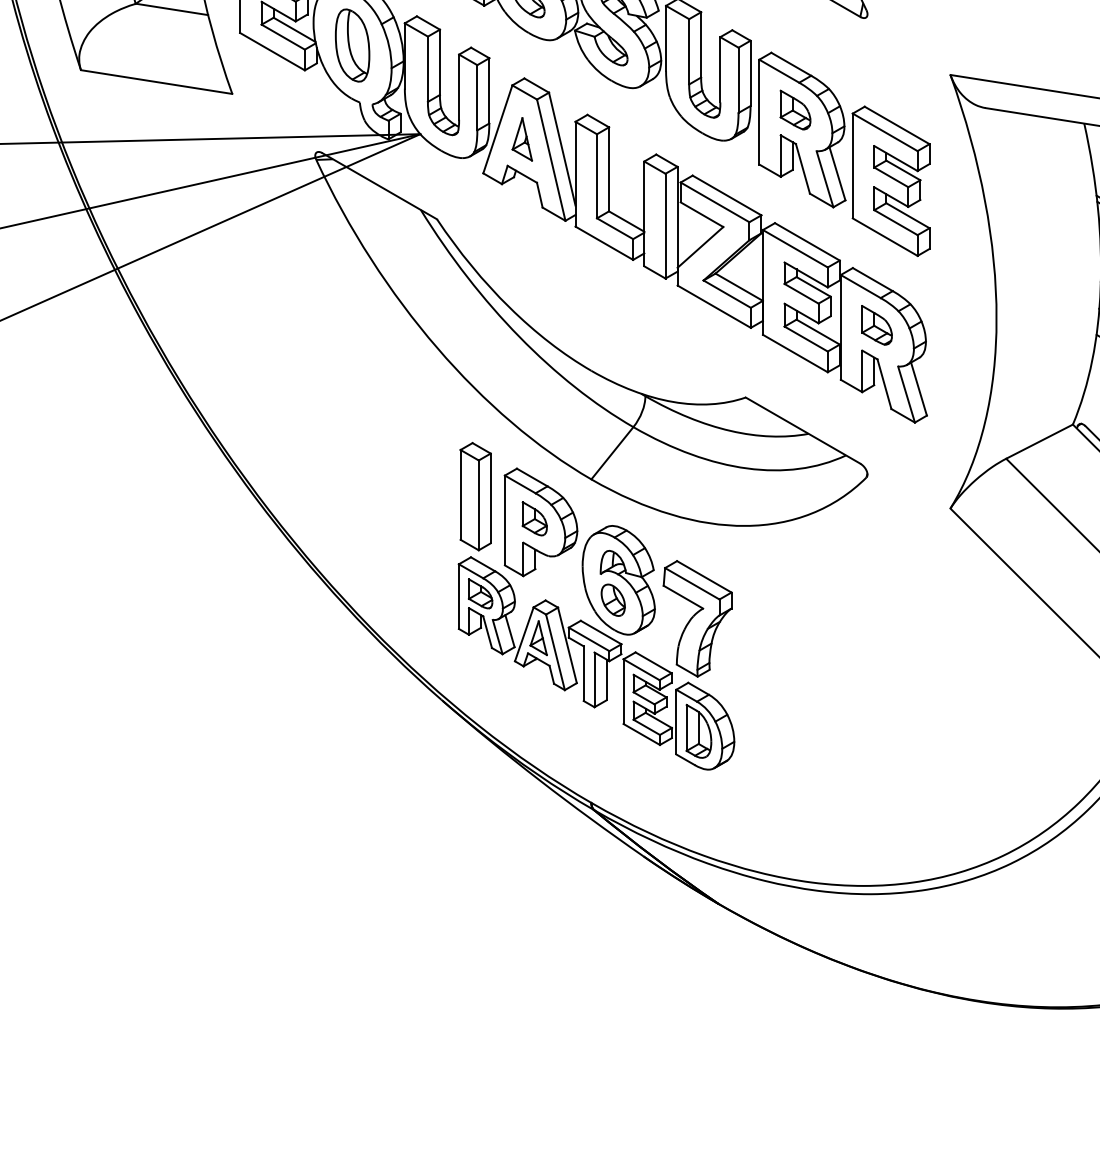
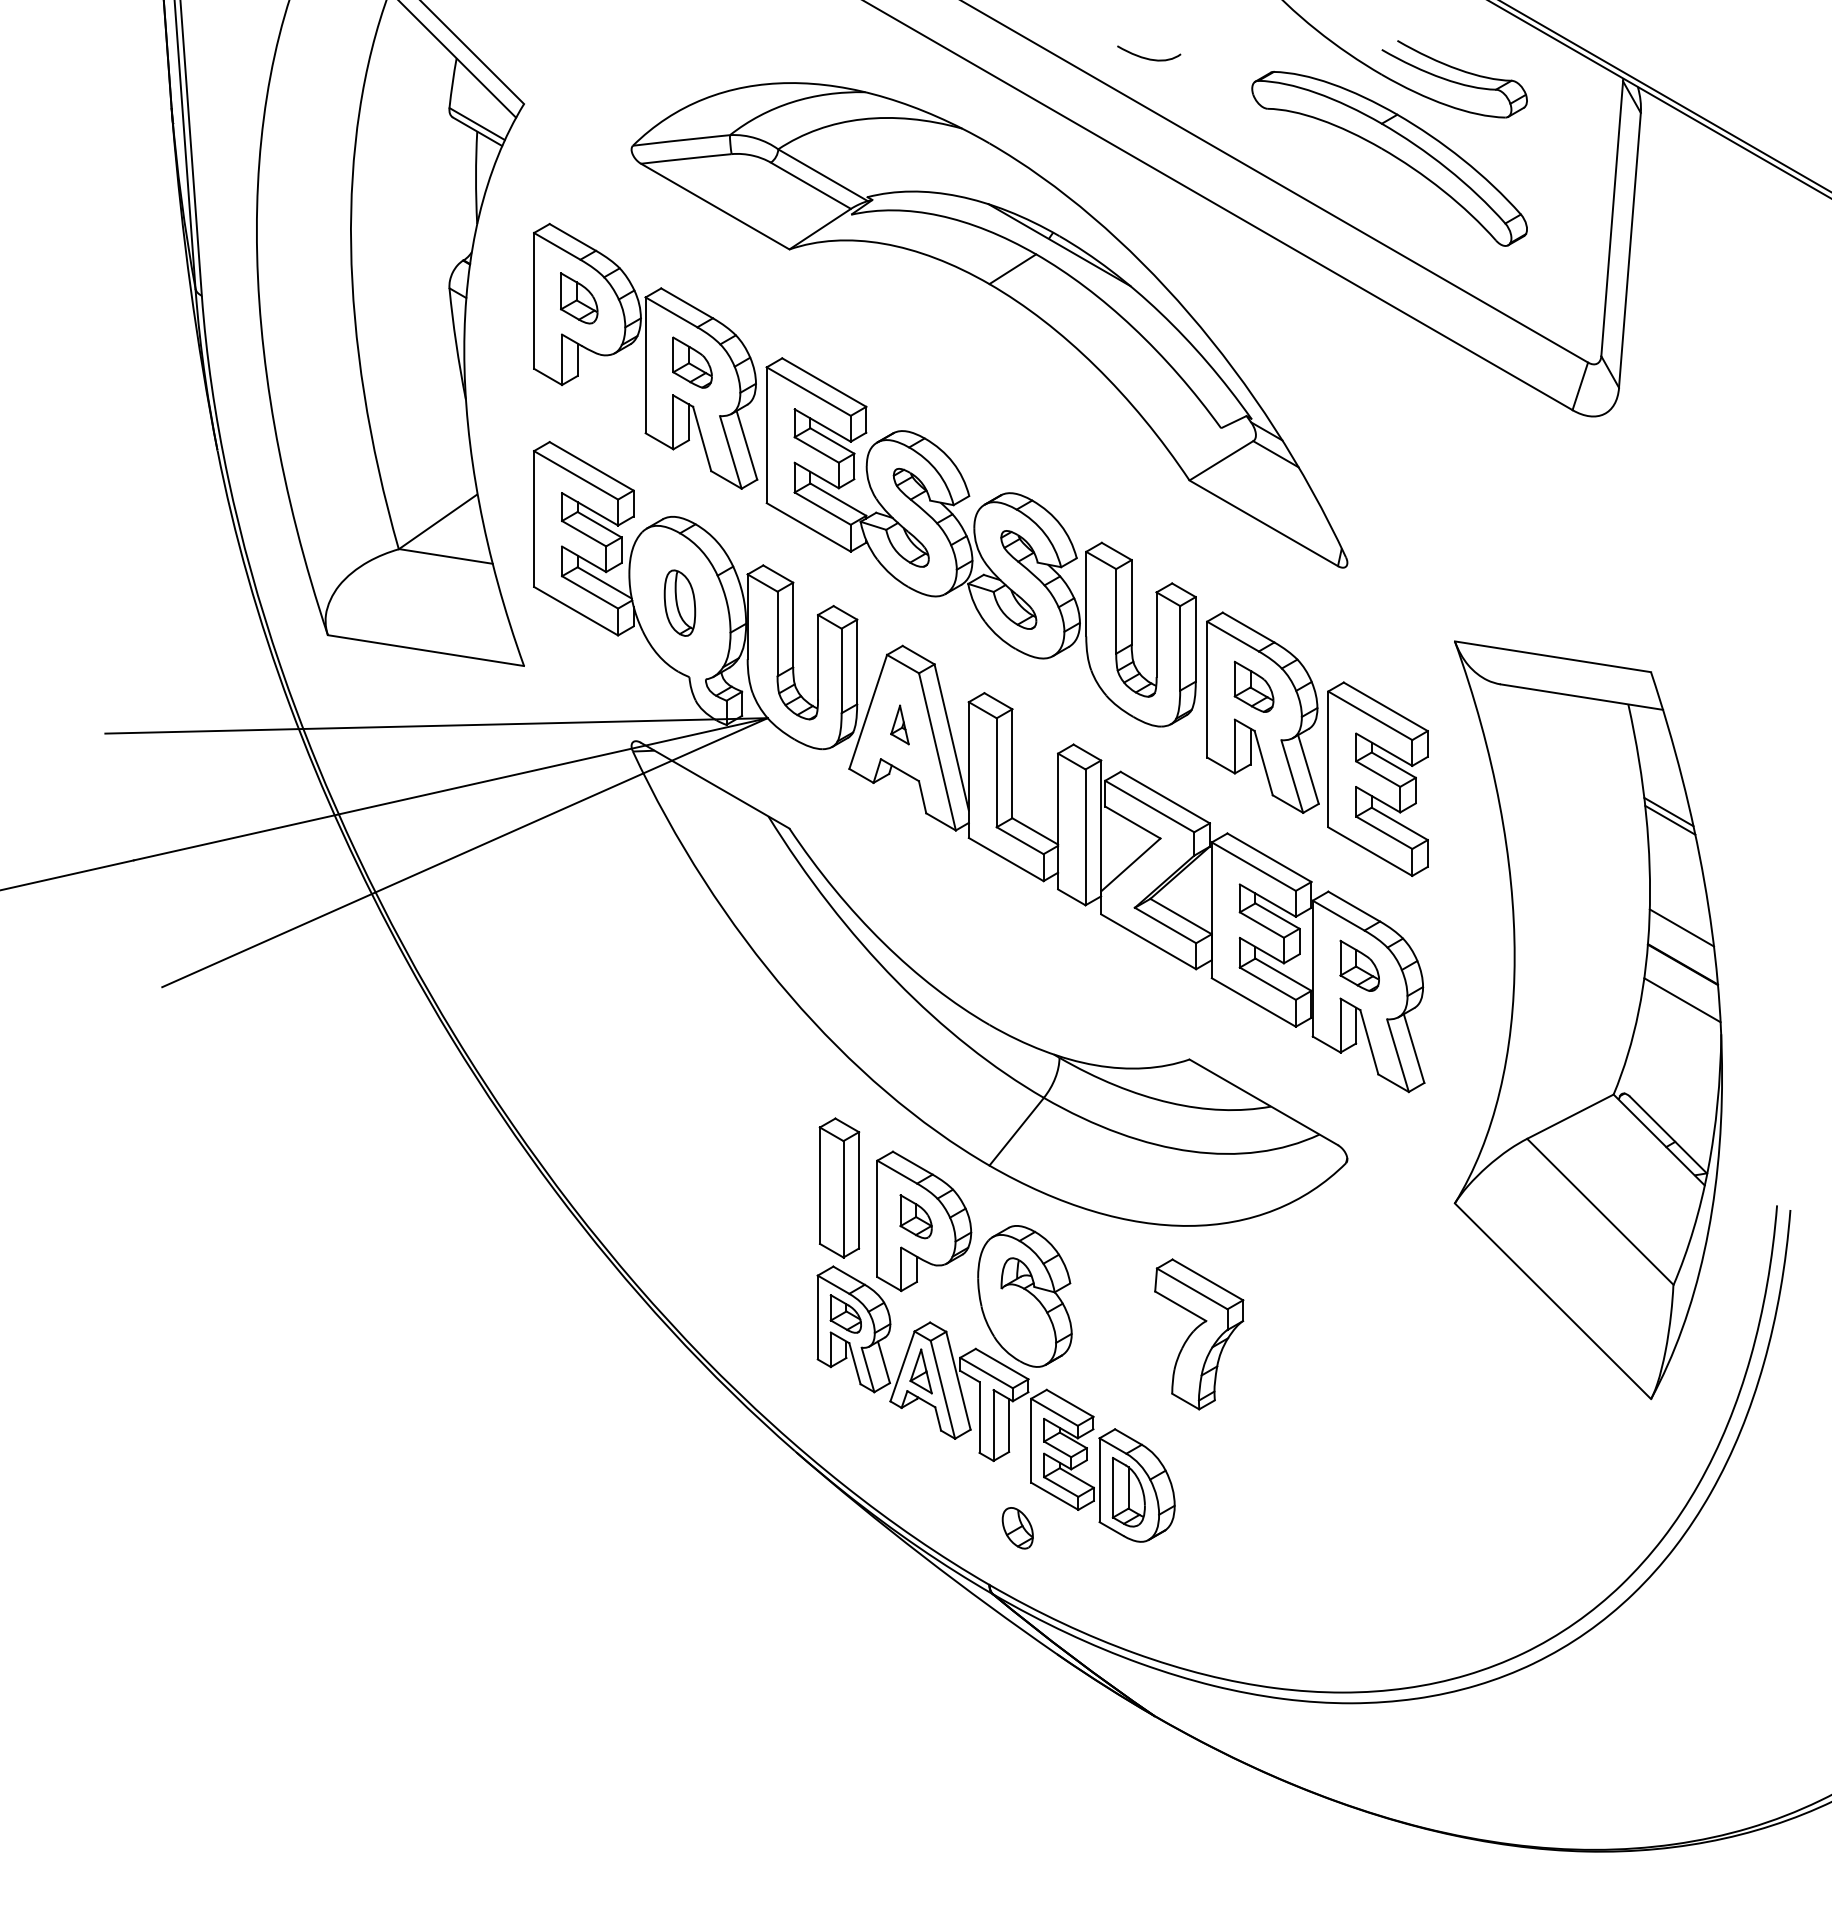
part: (352, 44) -> (679, 602), size x0.7
part: (521, 139) -> (899, 724), size x0.7
part: (613, 600) -> (1017, 1528), moved
part: (697, 618) -> (1199, 1334), moved

